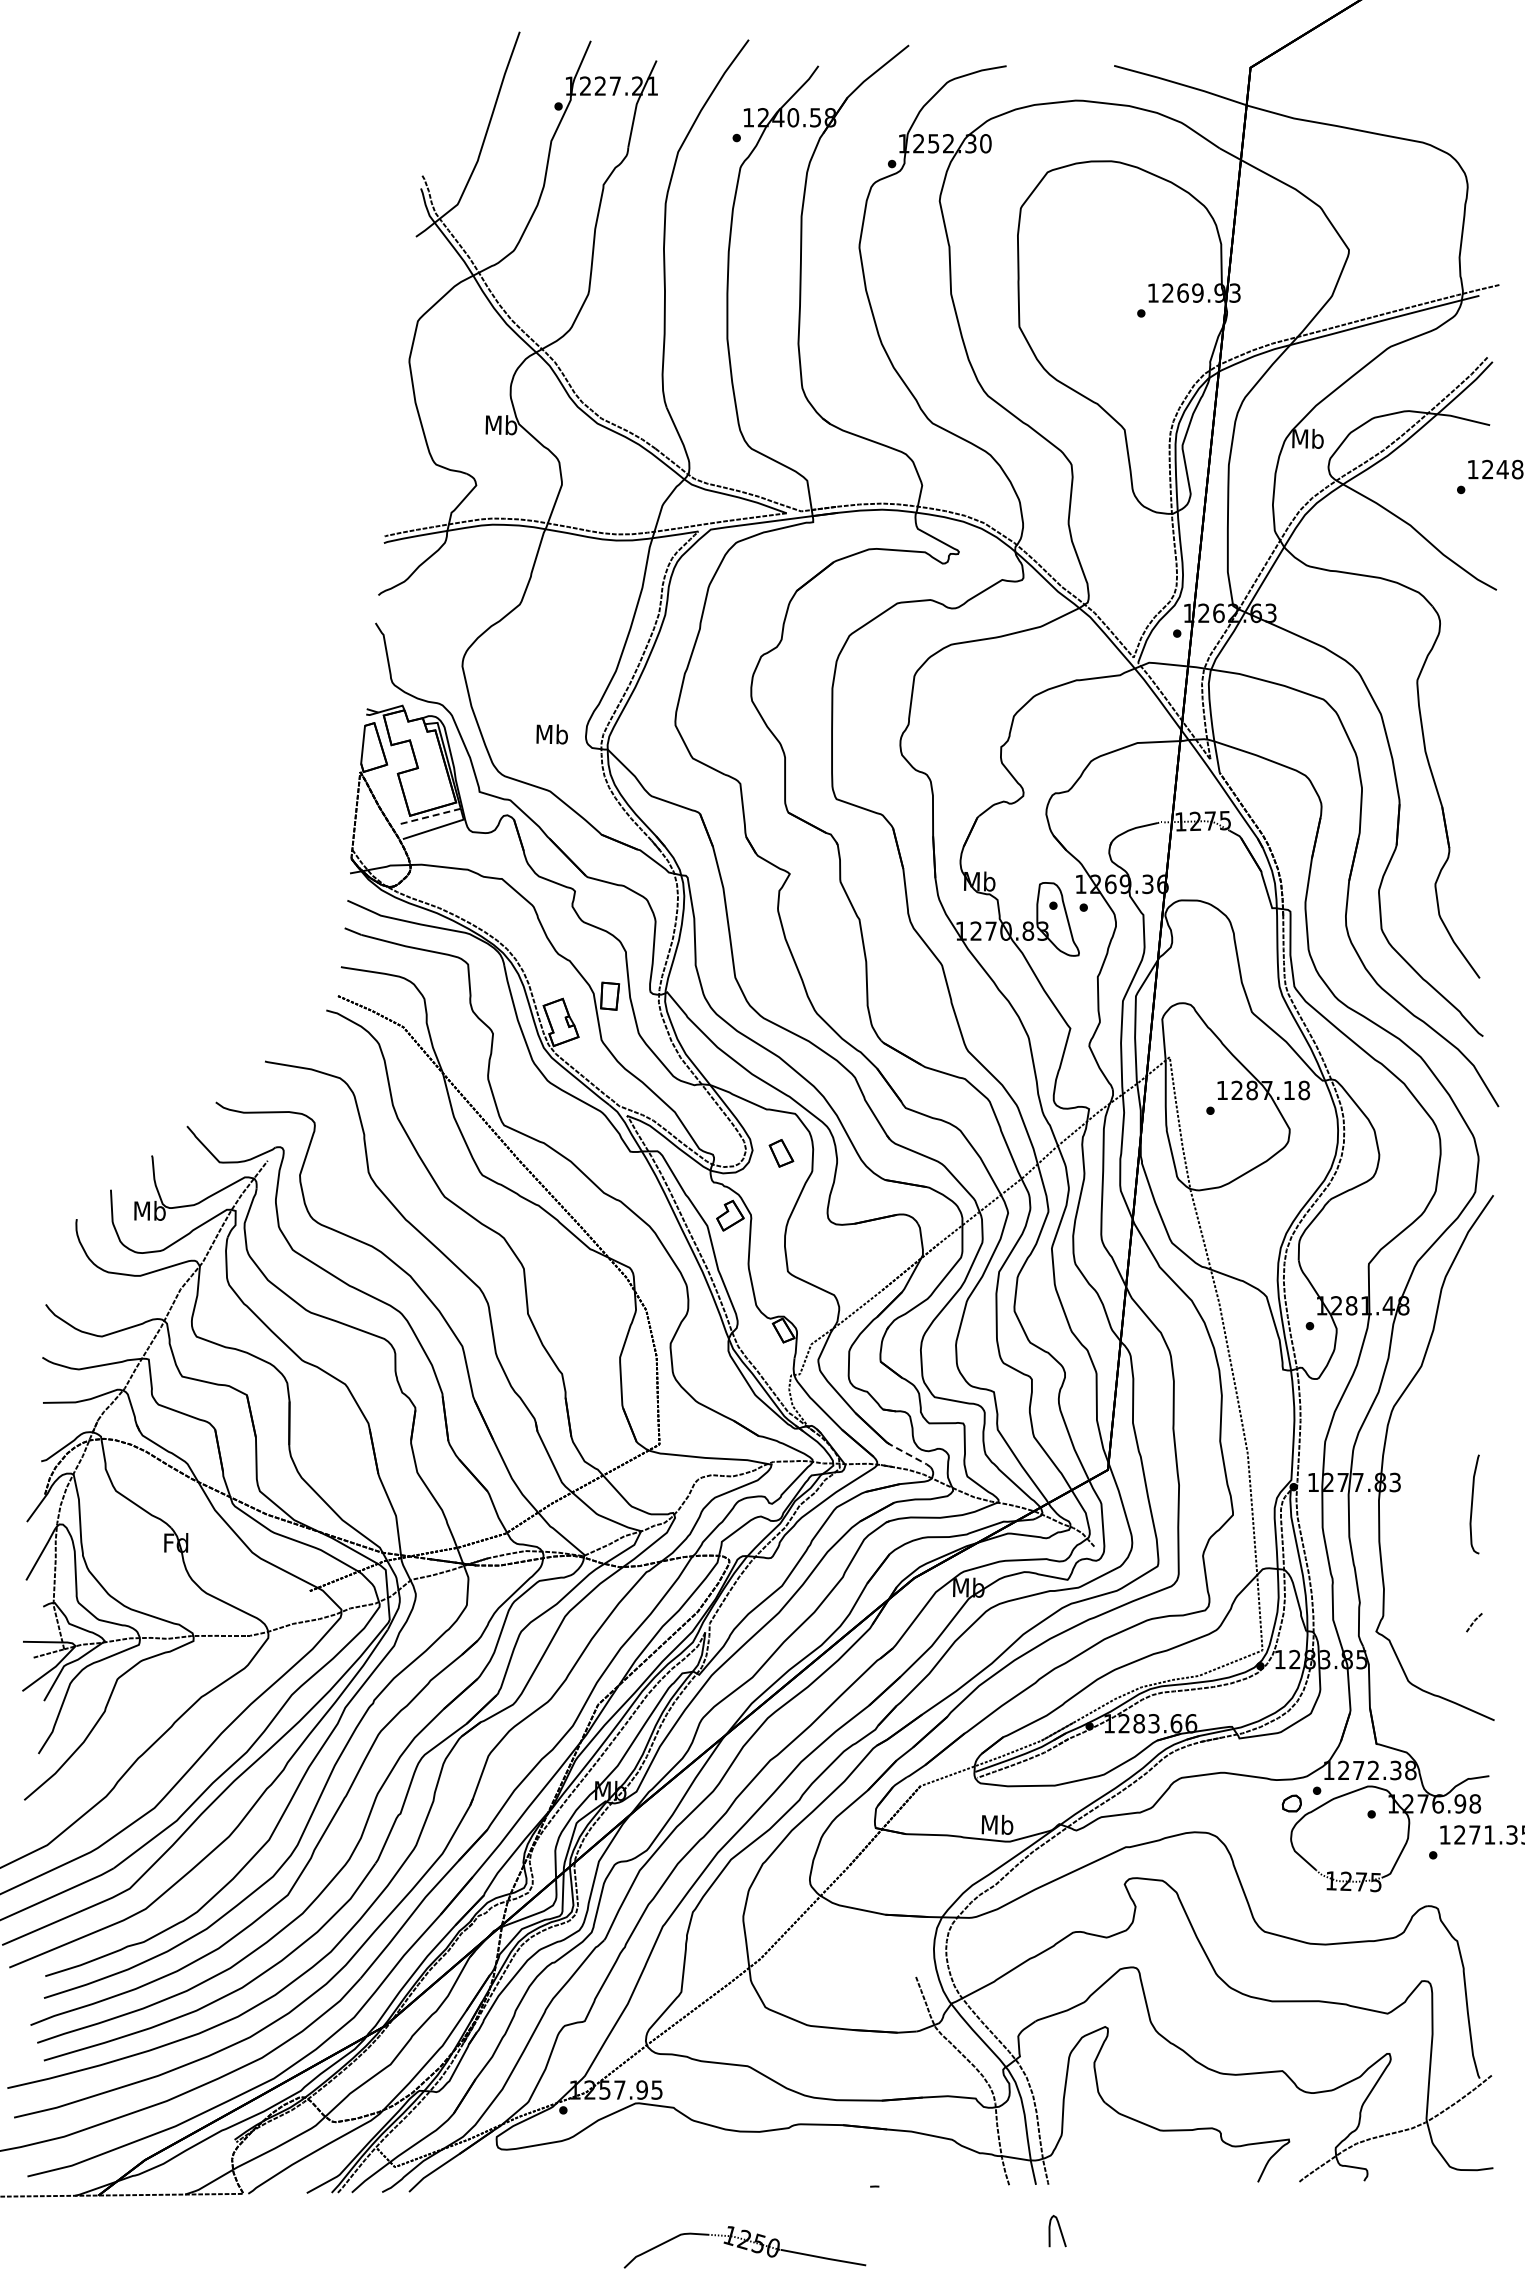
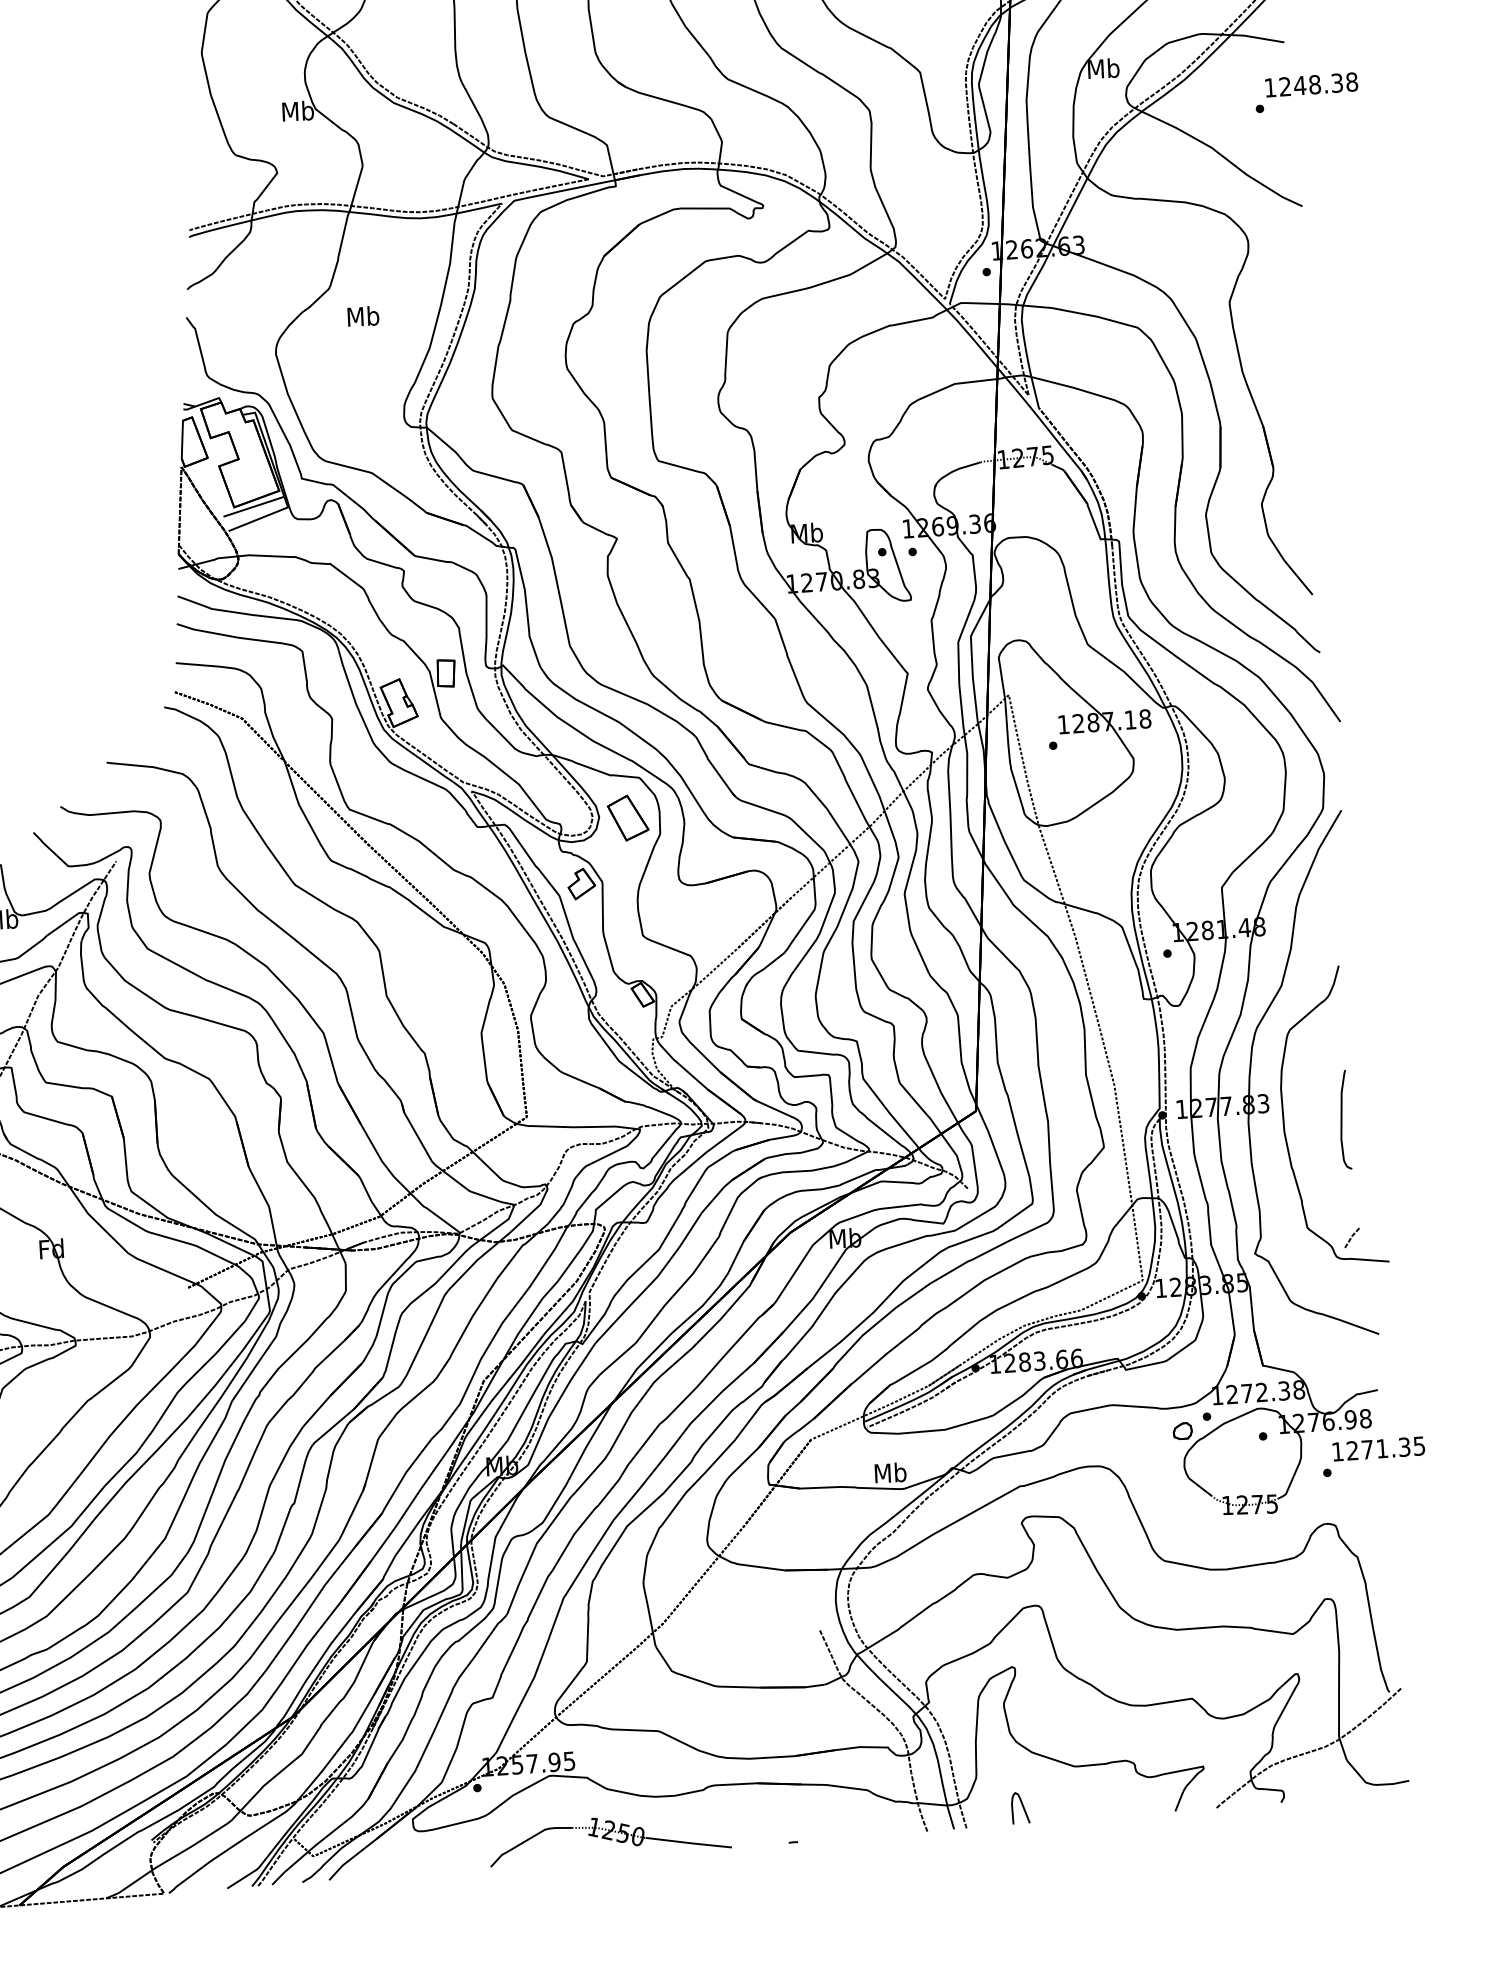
text: (551, 734) -> (362, 316), moved
line: (429, 816) -> (253, 506), dashed -> solid
part: (781, 1153) -> (628, 818), size x1.67
line: (909, 1454) -> (776, 1109), dashed -> solid
curve: (1414, 1499) -> (1283, 1119), added
curve: (1059, 2230) -> (1022, 1807), moved
part: (744, 2247) -> (609, 1838), moved

